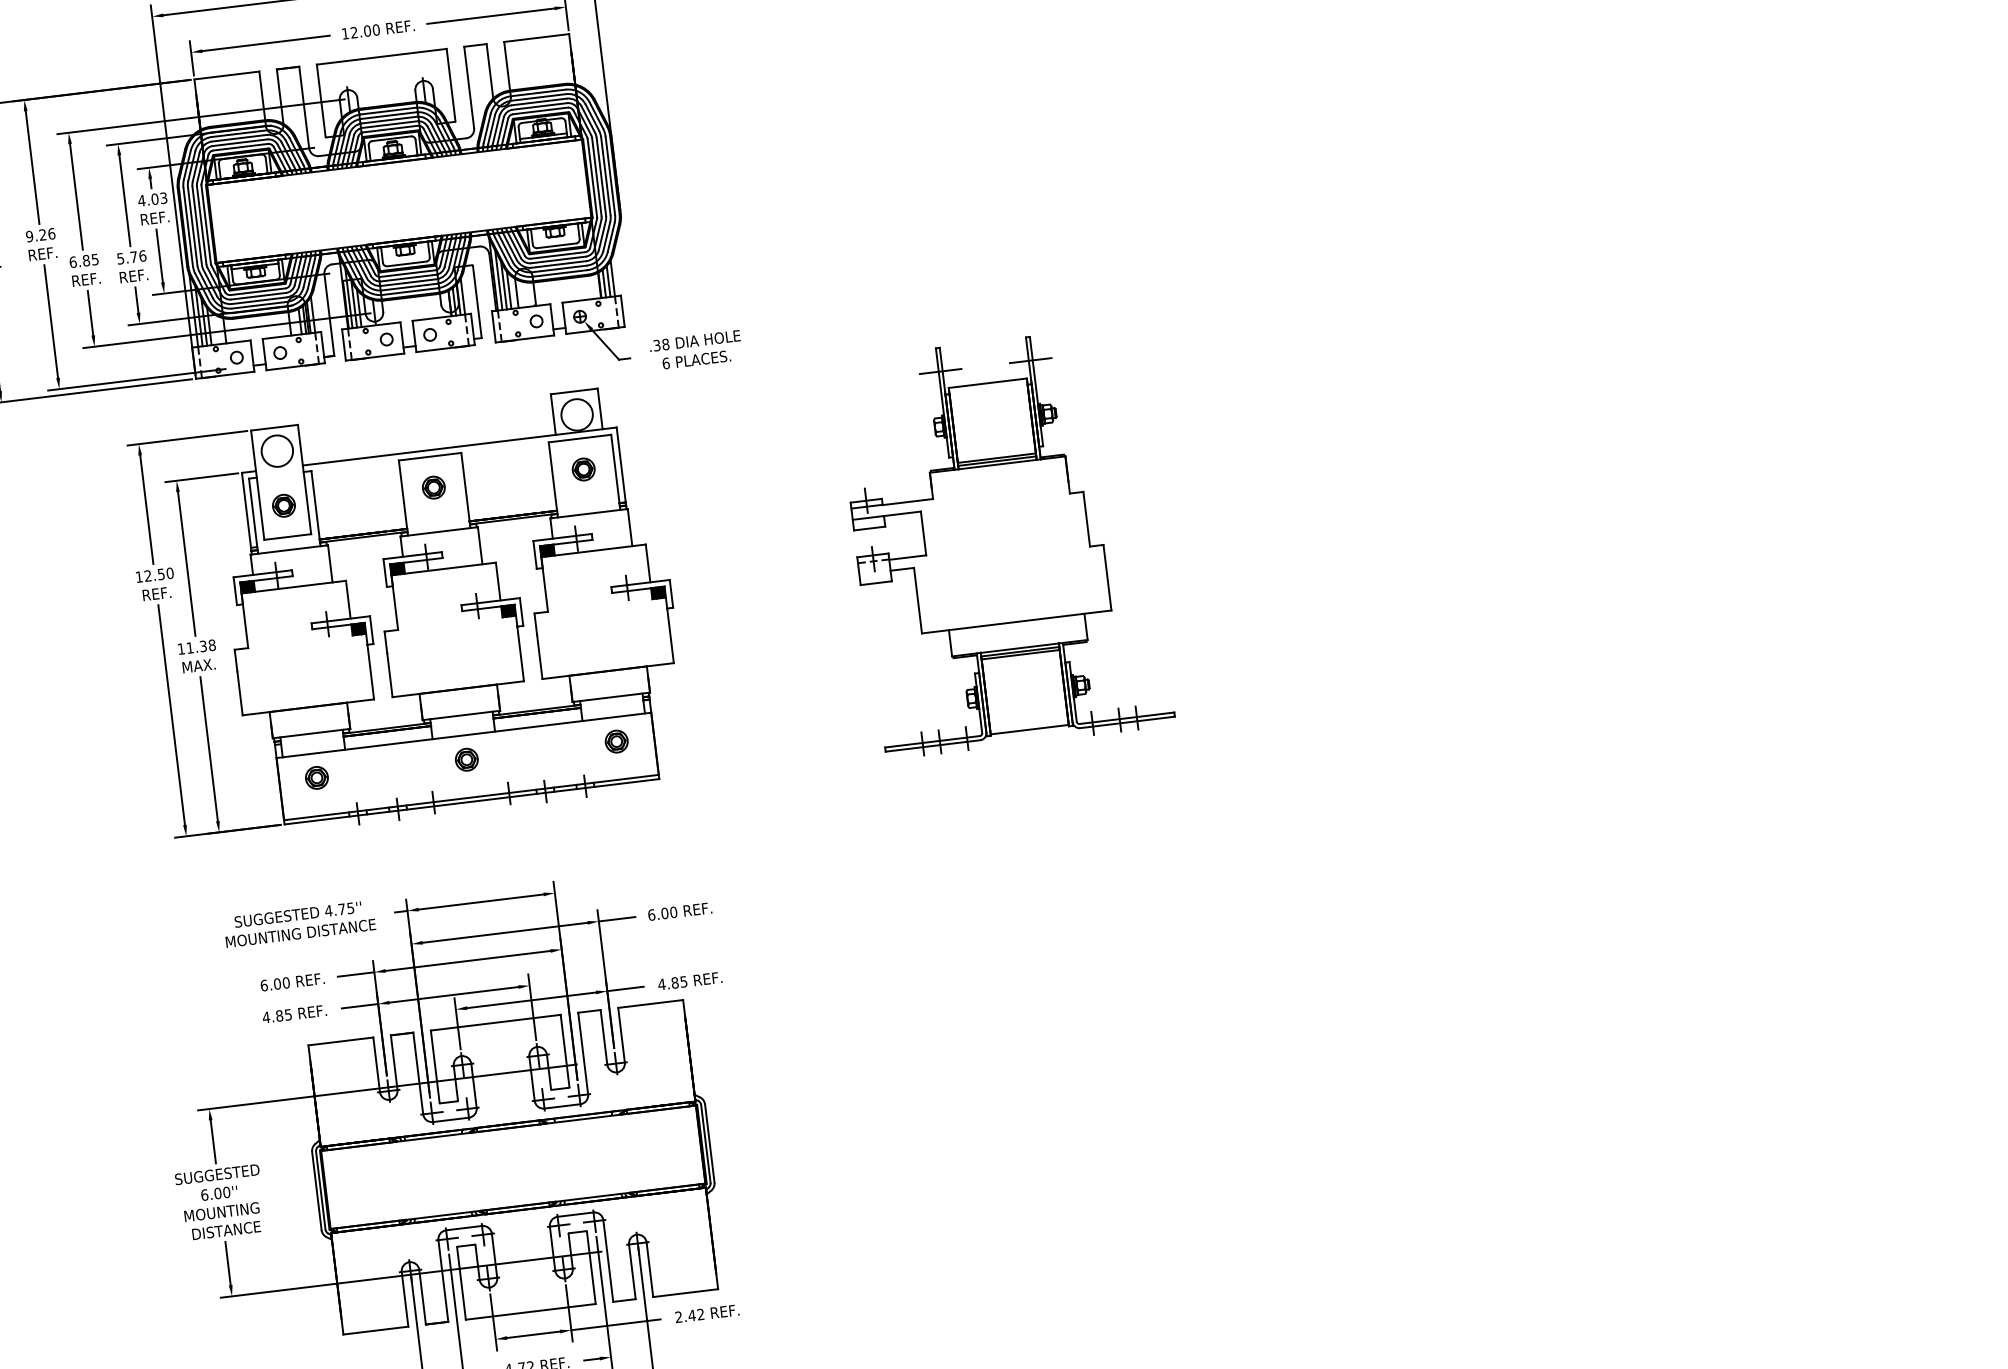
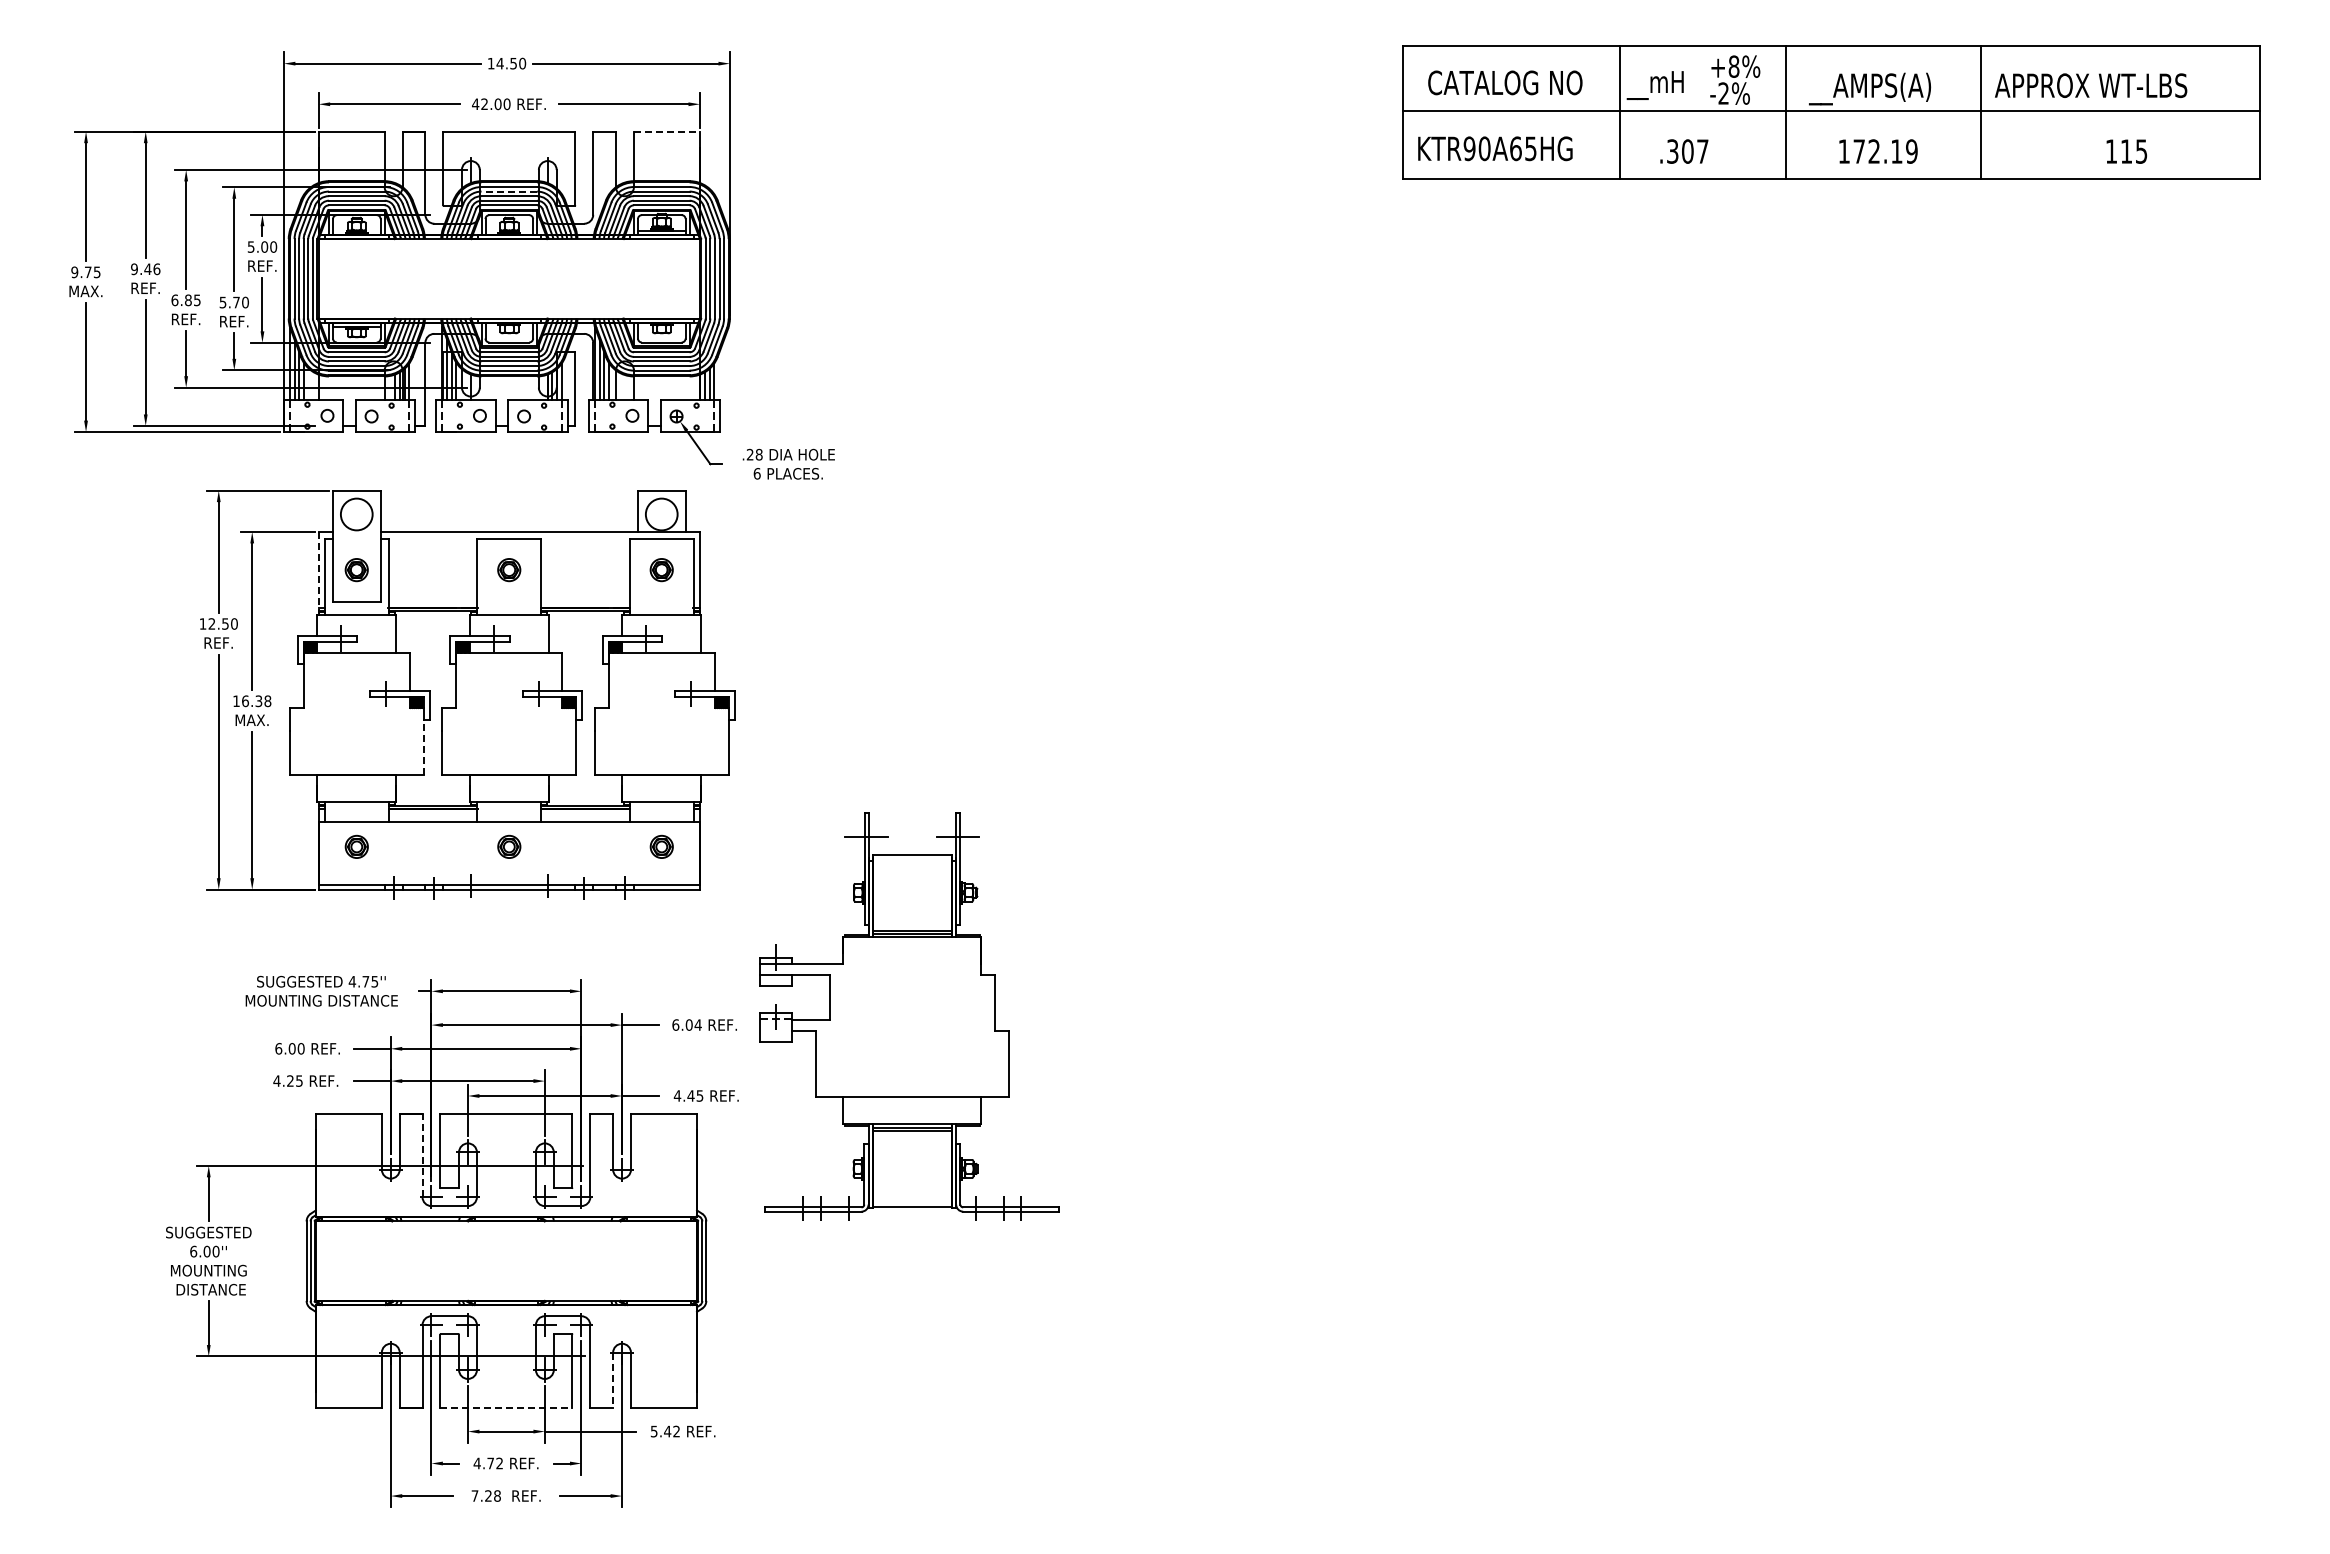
text: (345, 33) -> (475, 103), 12.00 -> 42.00
line: (537, 37) -> (667, 131), solid -> dashed
line: (389, 115) -> (509, 191), solid -> dashed
text: (152, 198) -> (262, 246), 4.03 -> 5.00
text: (42, 234) -> (147, 268), 9.26 -> 9.46
text: (142, 255) -> (245, 301), 5.76 -> 5.70
text: (656, 345) -> (749, 454), .38 -> .28
line: (246, 511) -> (318, 571), solid -> dashed
part: (1004, 542) -> (909, 1016), moved
text: (190, 648) -> (245, 701), 11.38 -> 16.38
line: (370, 672) -> (423, 747), solid -> dashed
text: (672, 911) -> (697, 1024), 6.00 -> 6.04
text: (674, 982) -> (690, 1095), 4.85 -> 4.45
text: (279, 1015) -> (290, 1080), 4.85 -> 4.25
line: (418, 1073) -> (422, 1155), solid -> dashed
line: (632, 1271) -> (613, 1380), solid -> dashed
line: (530, 1312) -> (506, 1408), solid -> dashed
text: (678, 1317) -> (653, 1431), 2.42 -> 5.42

